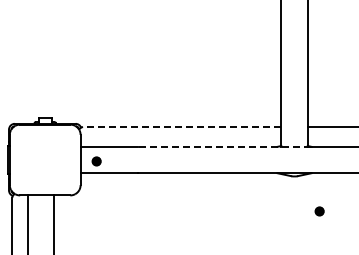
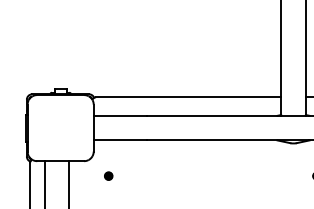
line: (181, 127) -> (187, 97), dashed -> solid
line: (224, 146) -> (228, 115), dashed -> solid
part: (96, 161) -> (108, 176), moved

